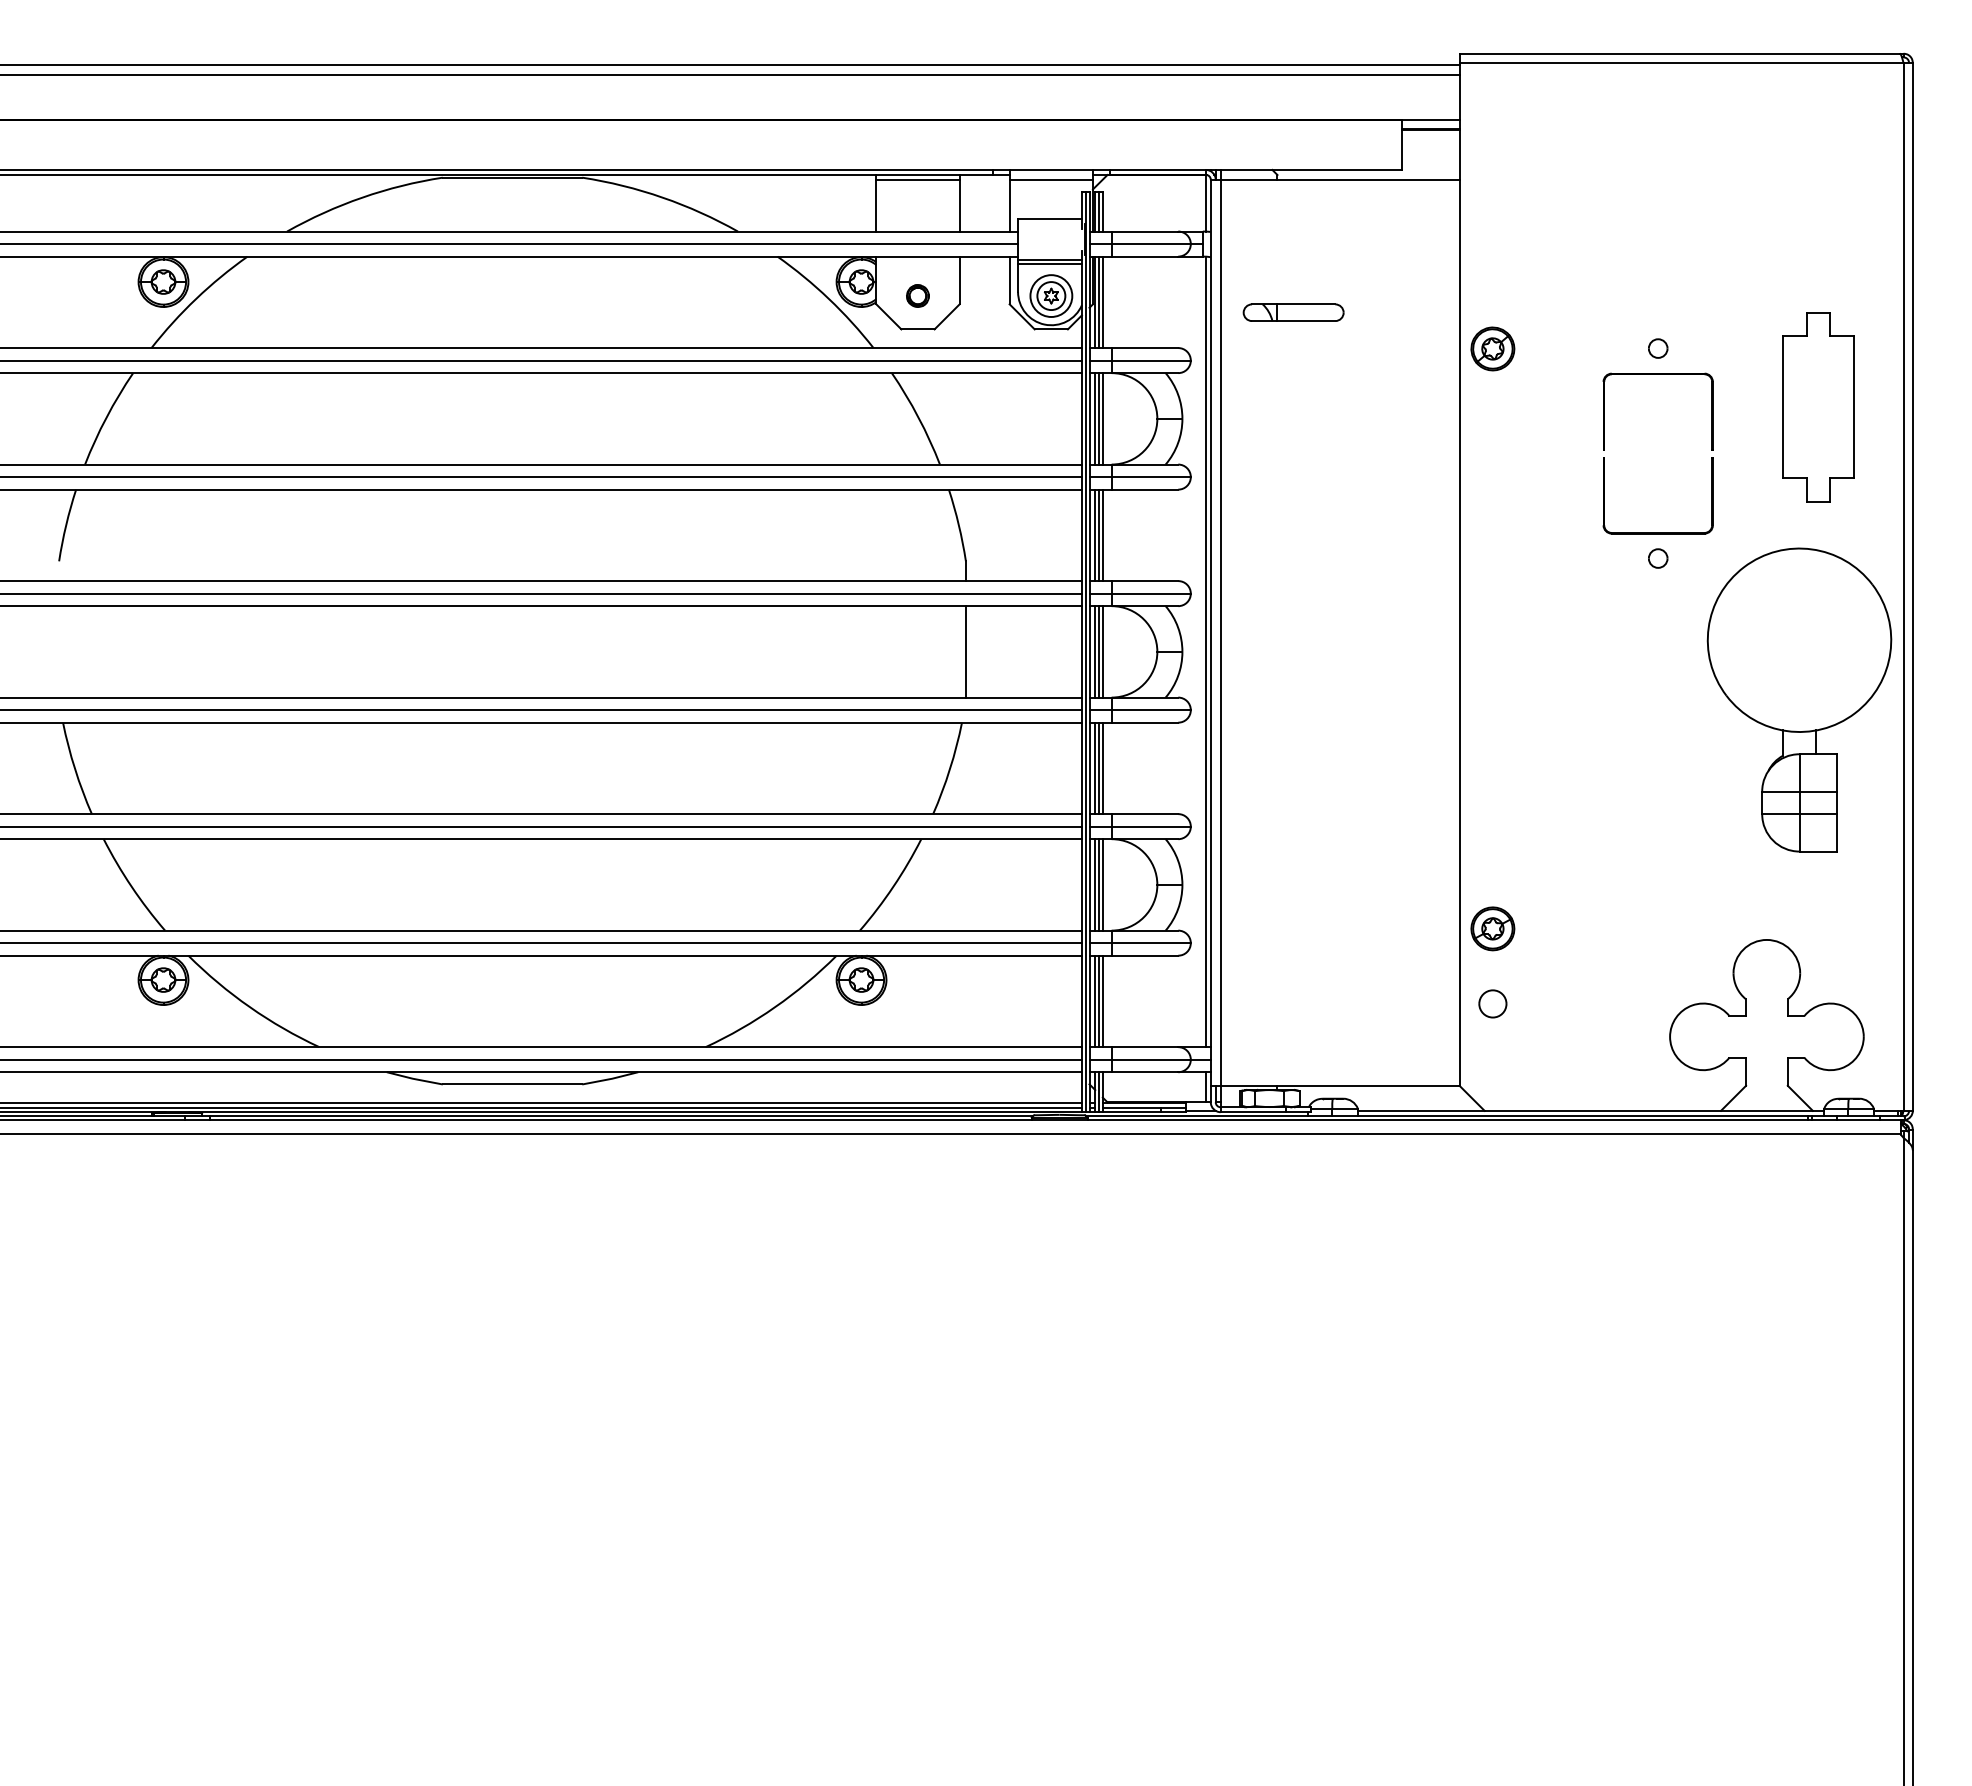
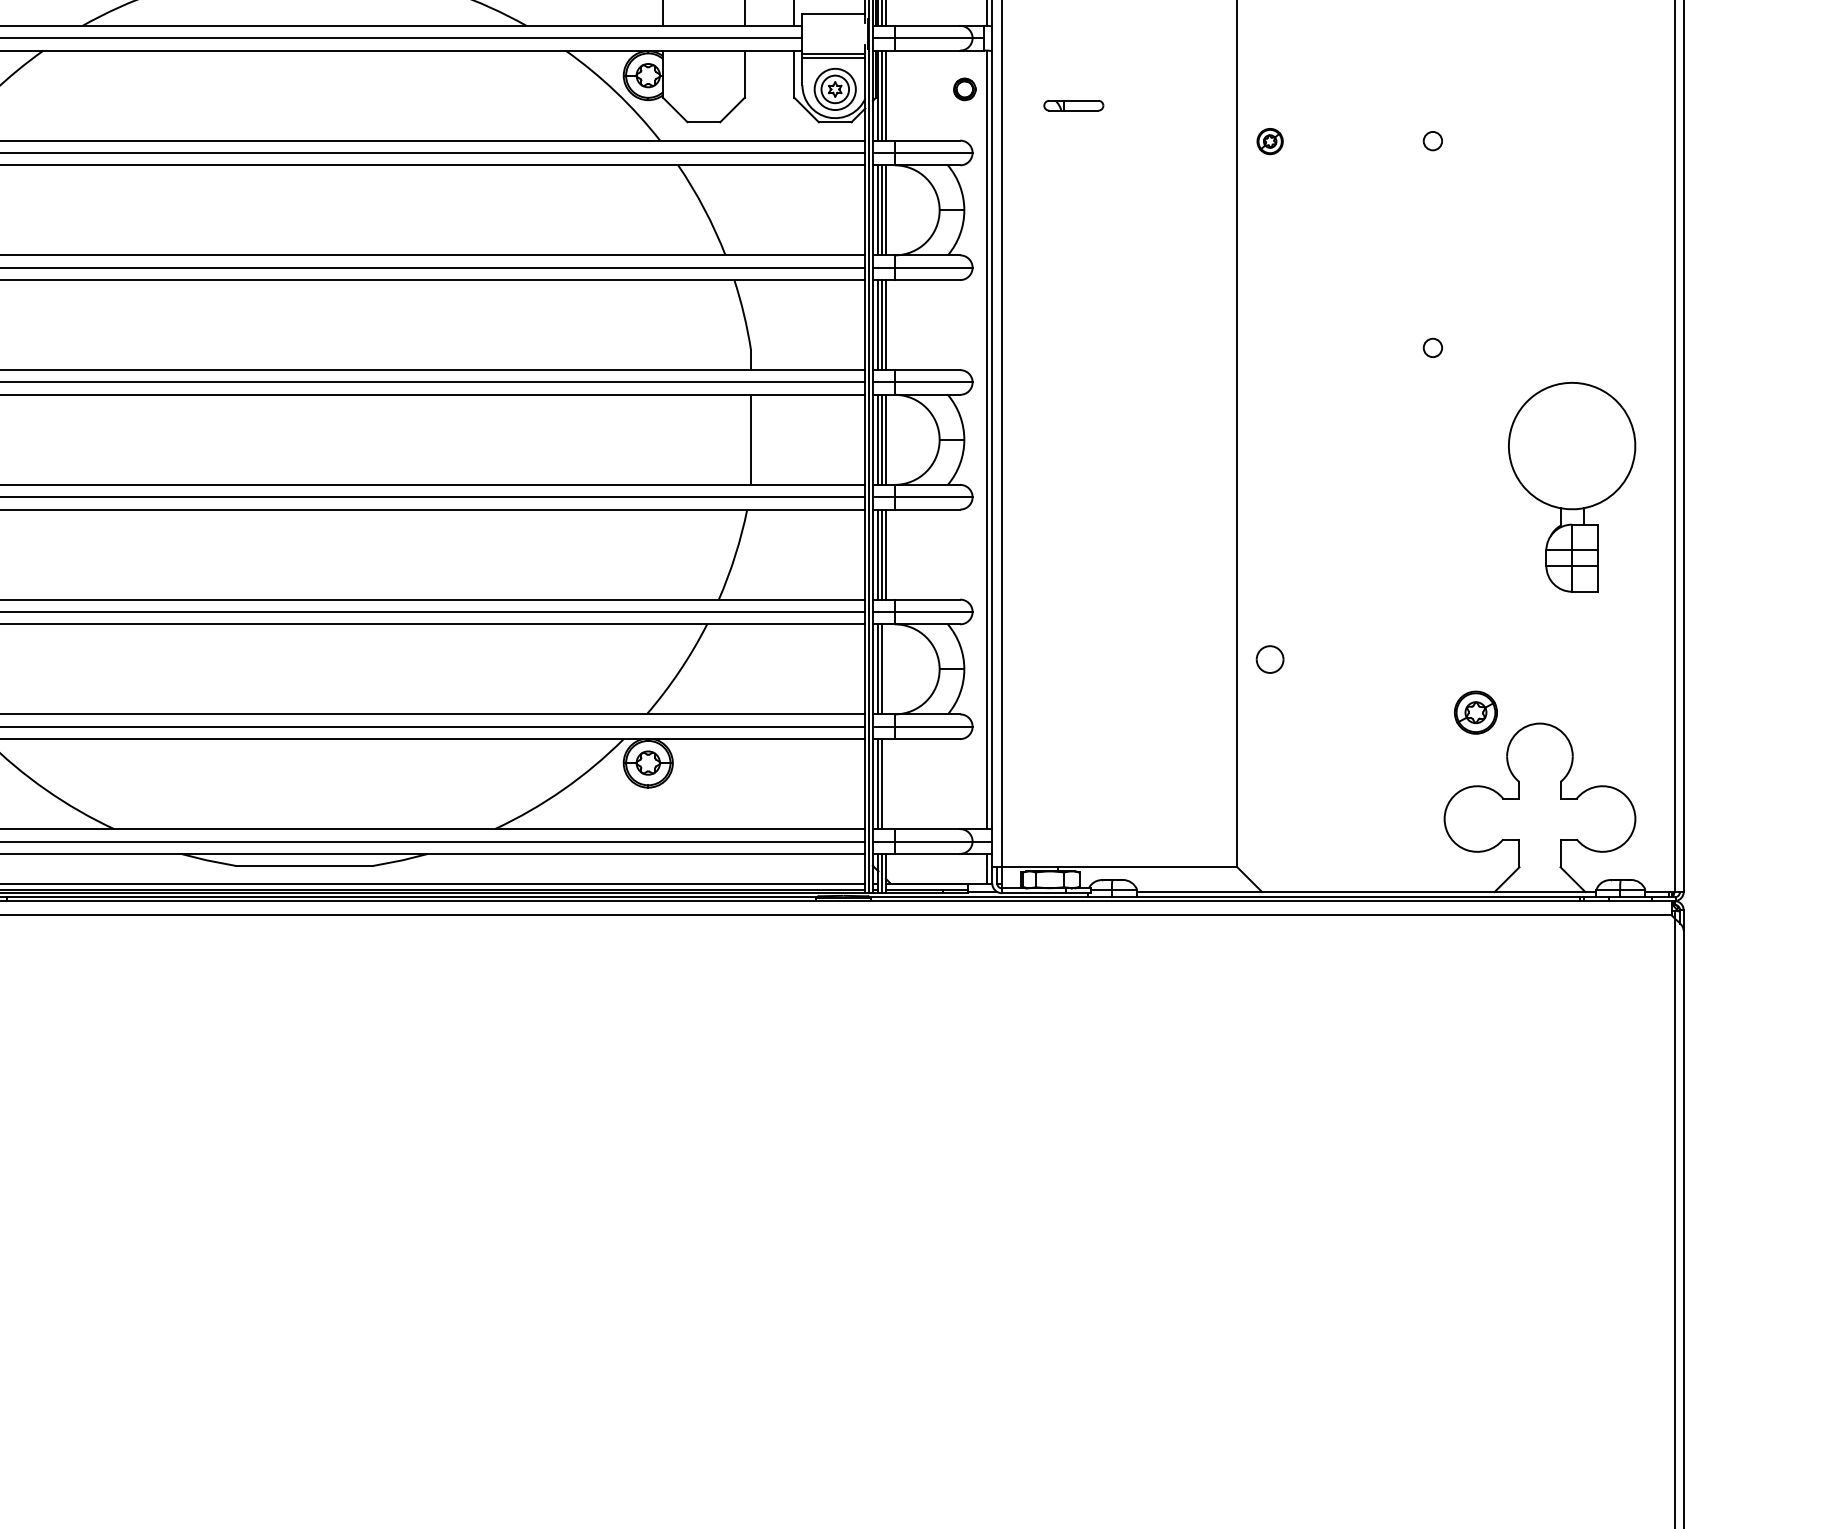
part: (917, 295) -> (964, 88), moved
part: (1293, 312) -> (1073, 105), size x0.6
part: (1492, 348) -> (1269, 141), size x0.6
part: (1818, 407) -> (1590, 199), removed
part: (1604, 450) -> (1380, 241), removed
part: (1799, 699) -> (1572, 486), size x0.7
line: (1102, 884) -> (885, 668), removed
part: (1492, 928) -> (1475, 712), moved
line: (1102, 1001) -> (885, 784), removed
part: (1492, 1003) -> (1269, 659), moved

